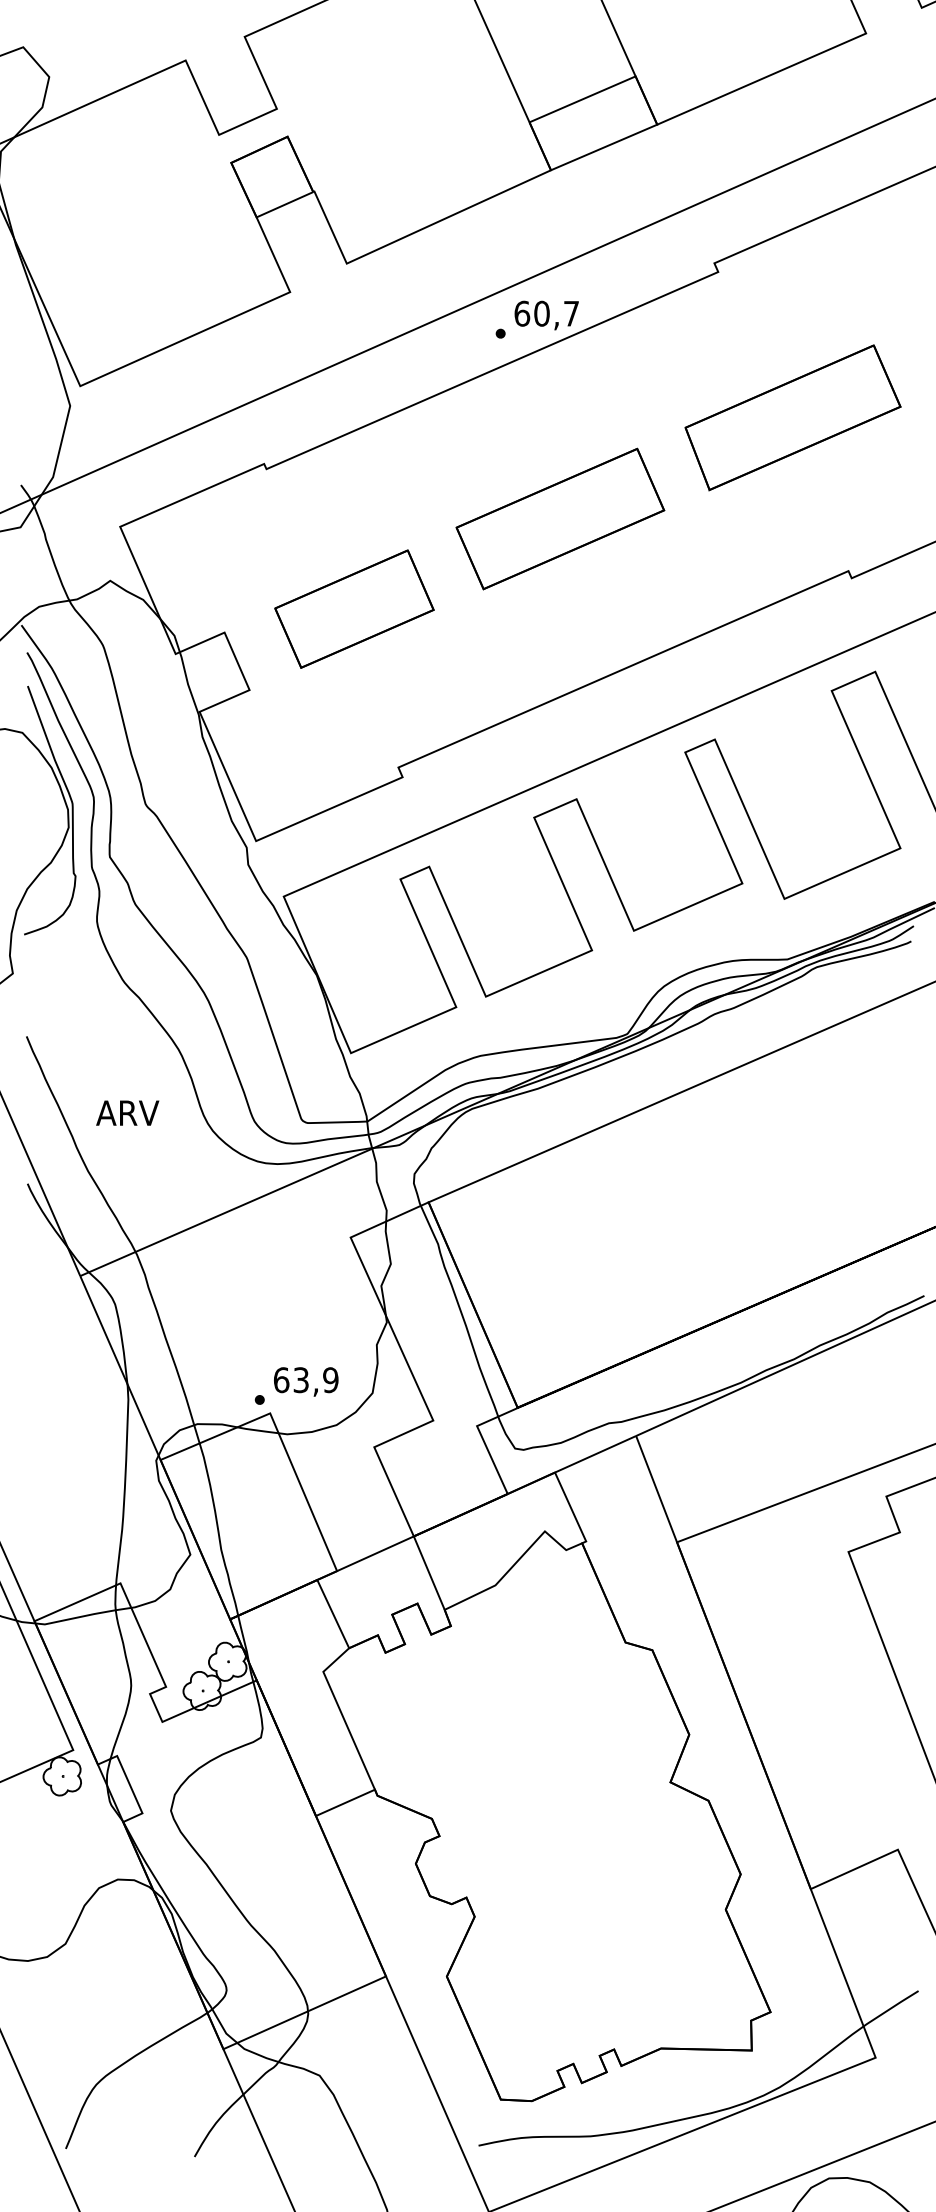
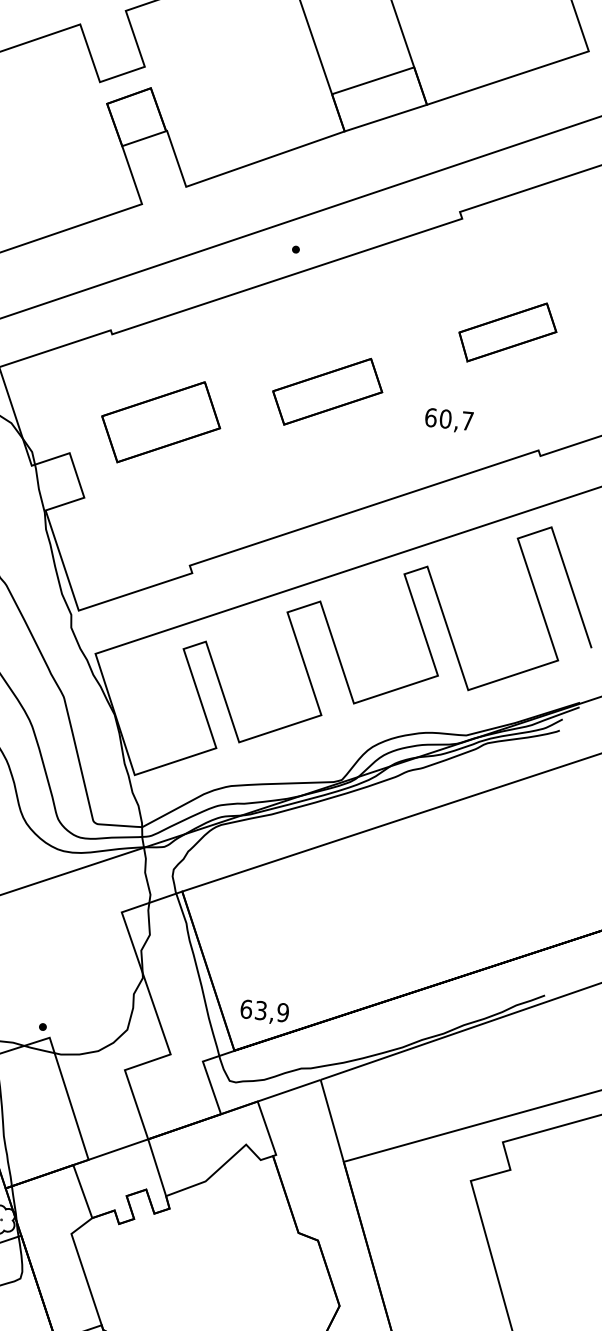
text: (546, 315) -> (448, 420), moved
part: (792, 417) -> (507, 332), size x0.6
part: (560, 518) -> (327, 391), size x0.7
part: (354, 608) -> (161, 421), moved
text: (306, 1381) -> (264, 1012), moved

